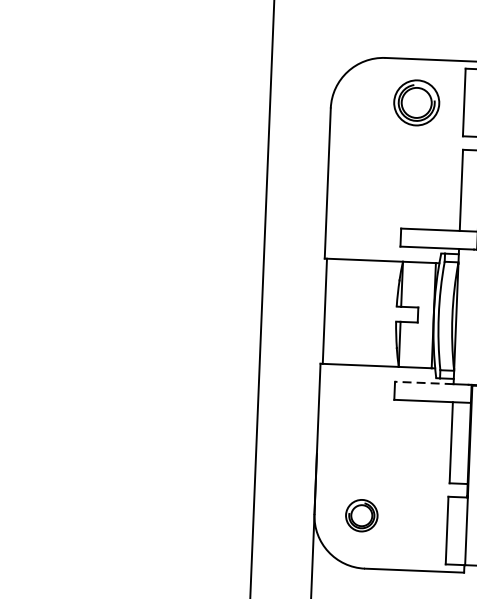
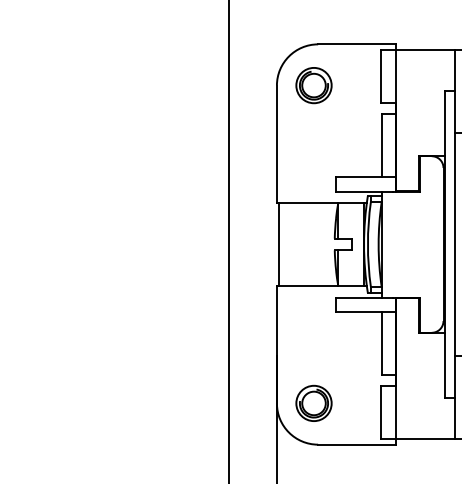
part: (416, 102) -> (313, 85), moved
line: (423, 382) -> (358, 297), dashed -> solid
part: (361, 514) -> (313, 402), size x1.43

